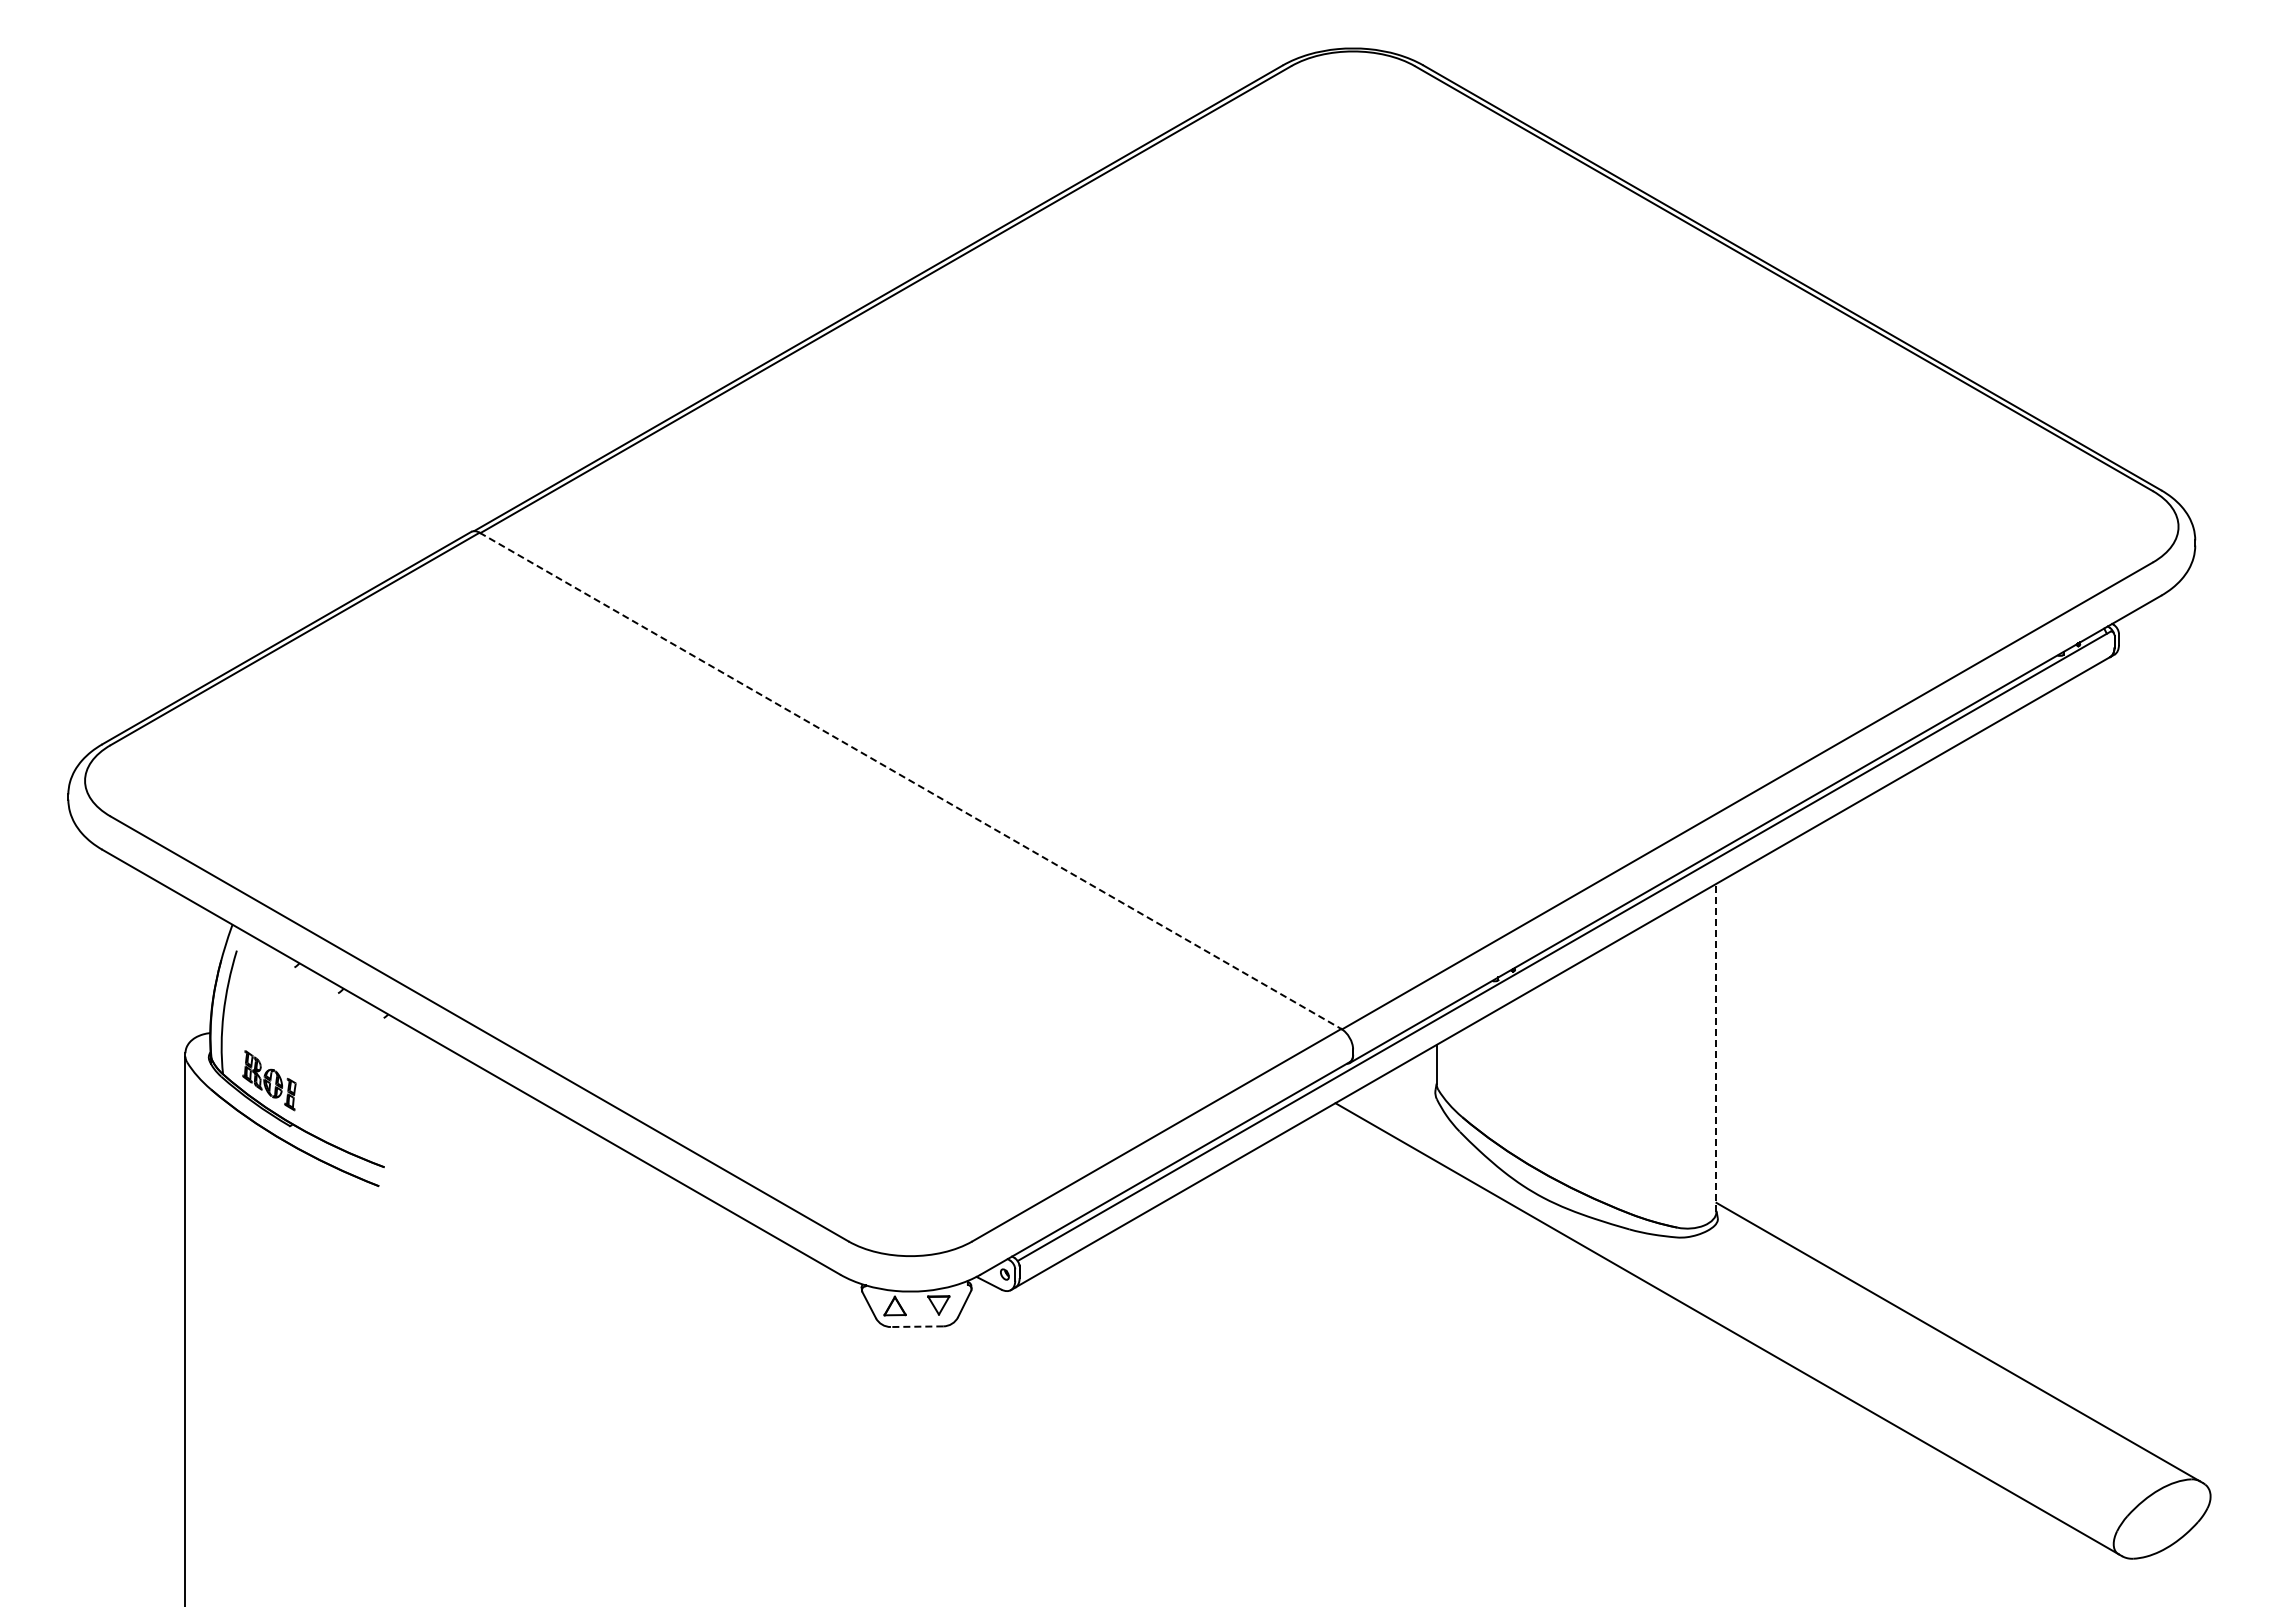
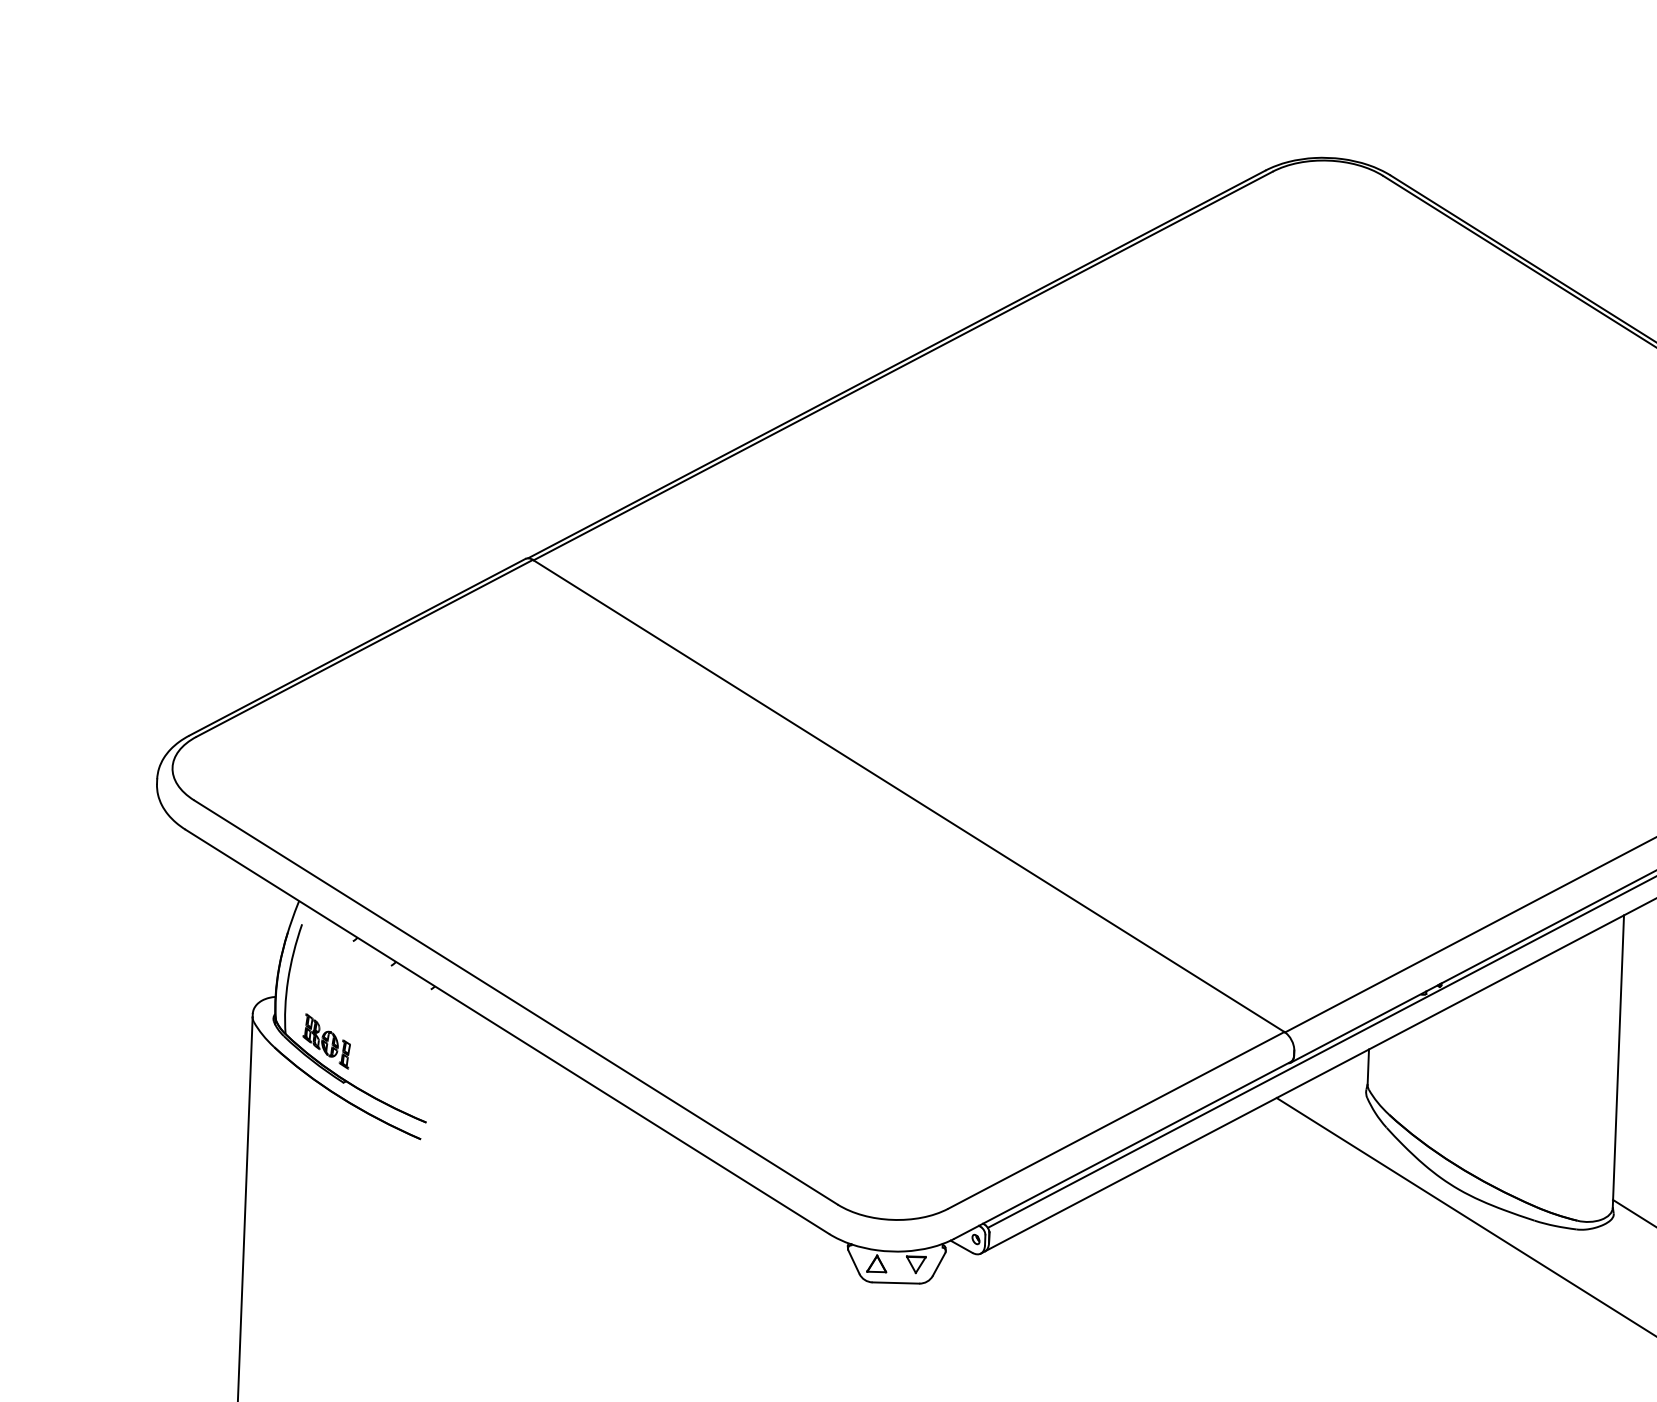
line: (910, 781) -> (908, 796), dashed -> solid
line: (1716, 1047) -> (1618, 1061), dashed -> solid
line: (916, 1326) -> (895, 1282), dashed -> solid

